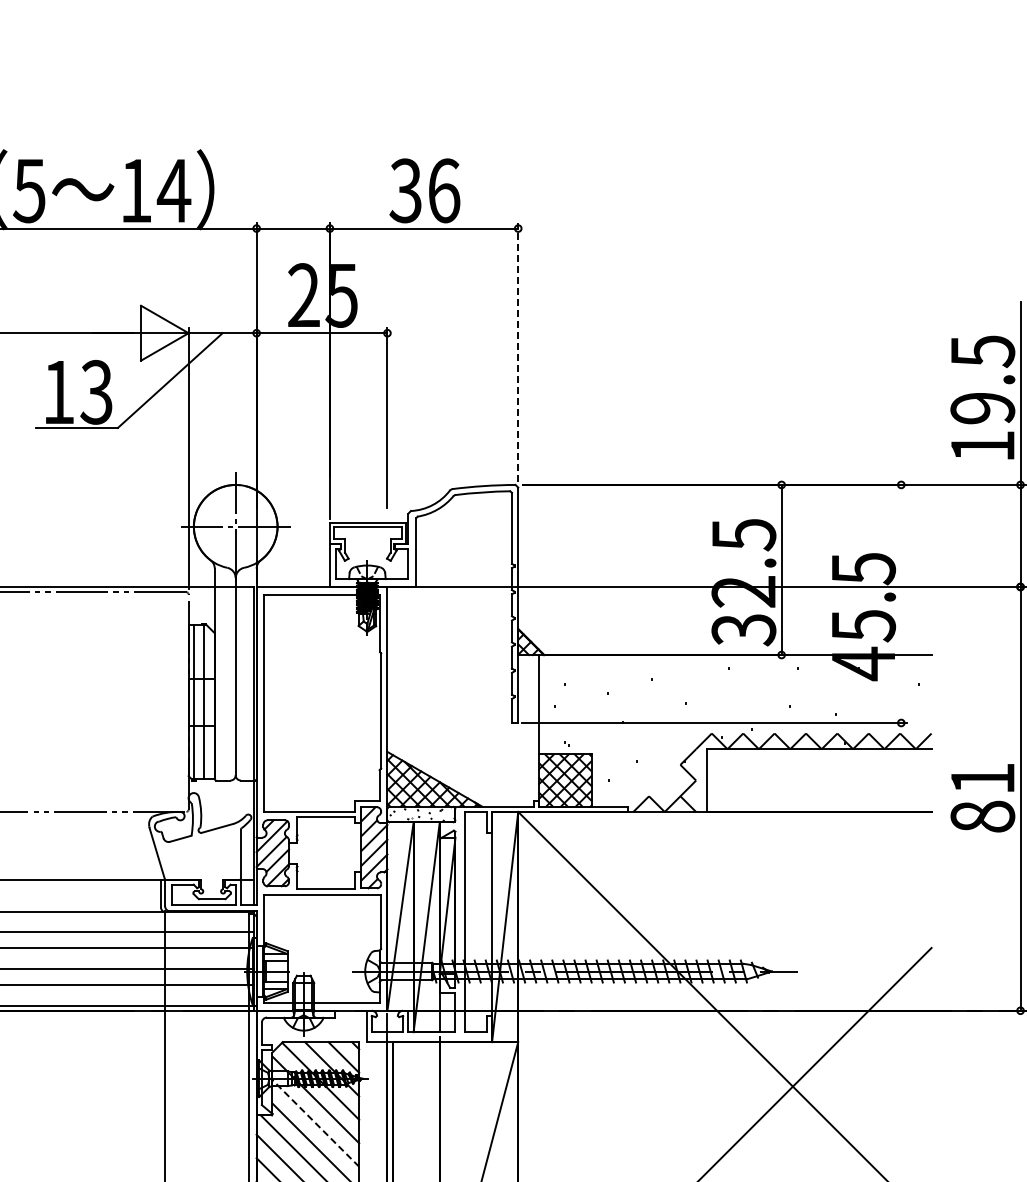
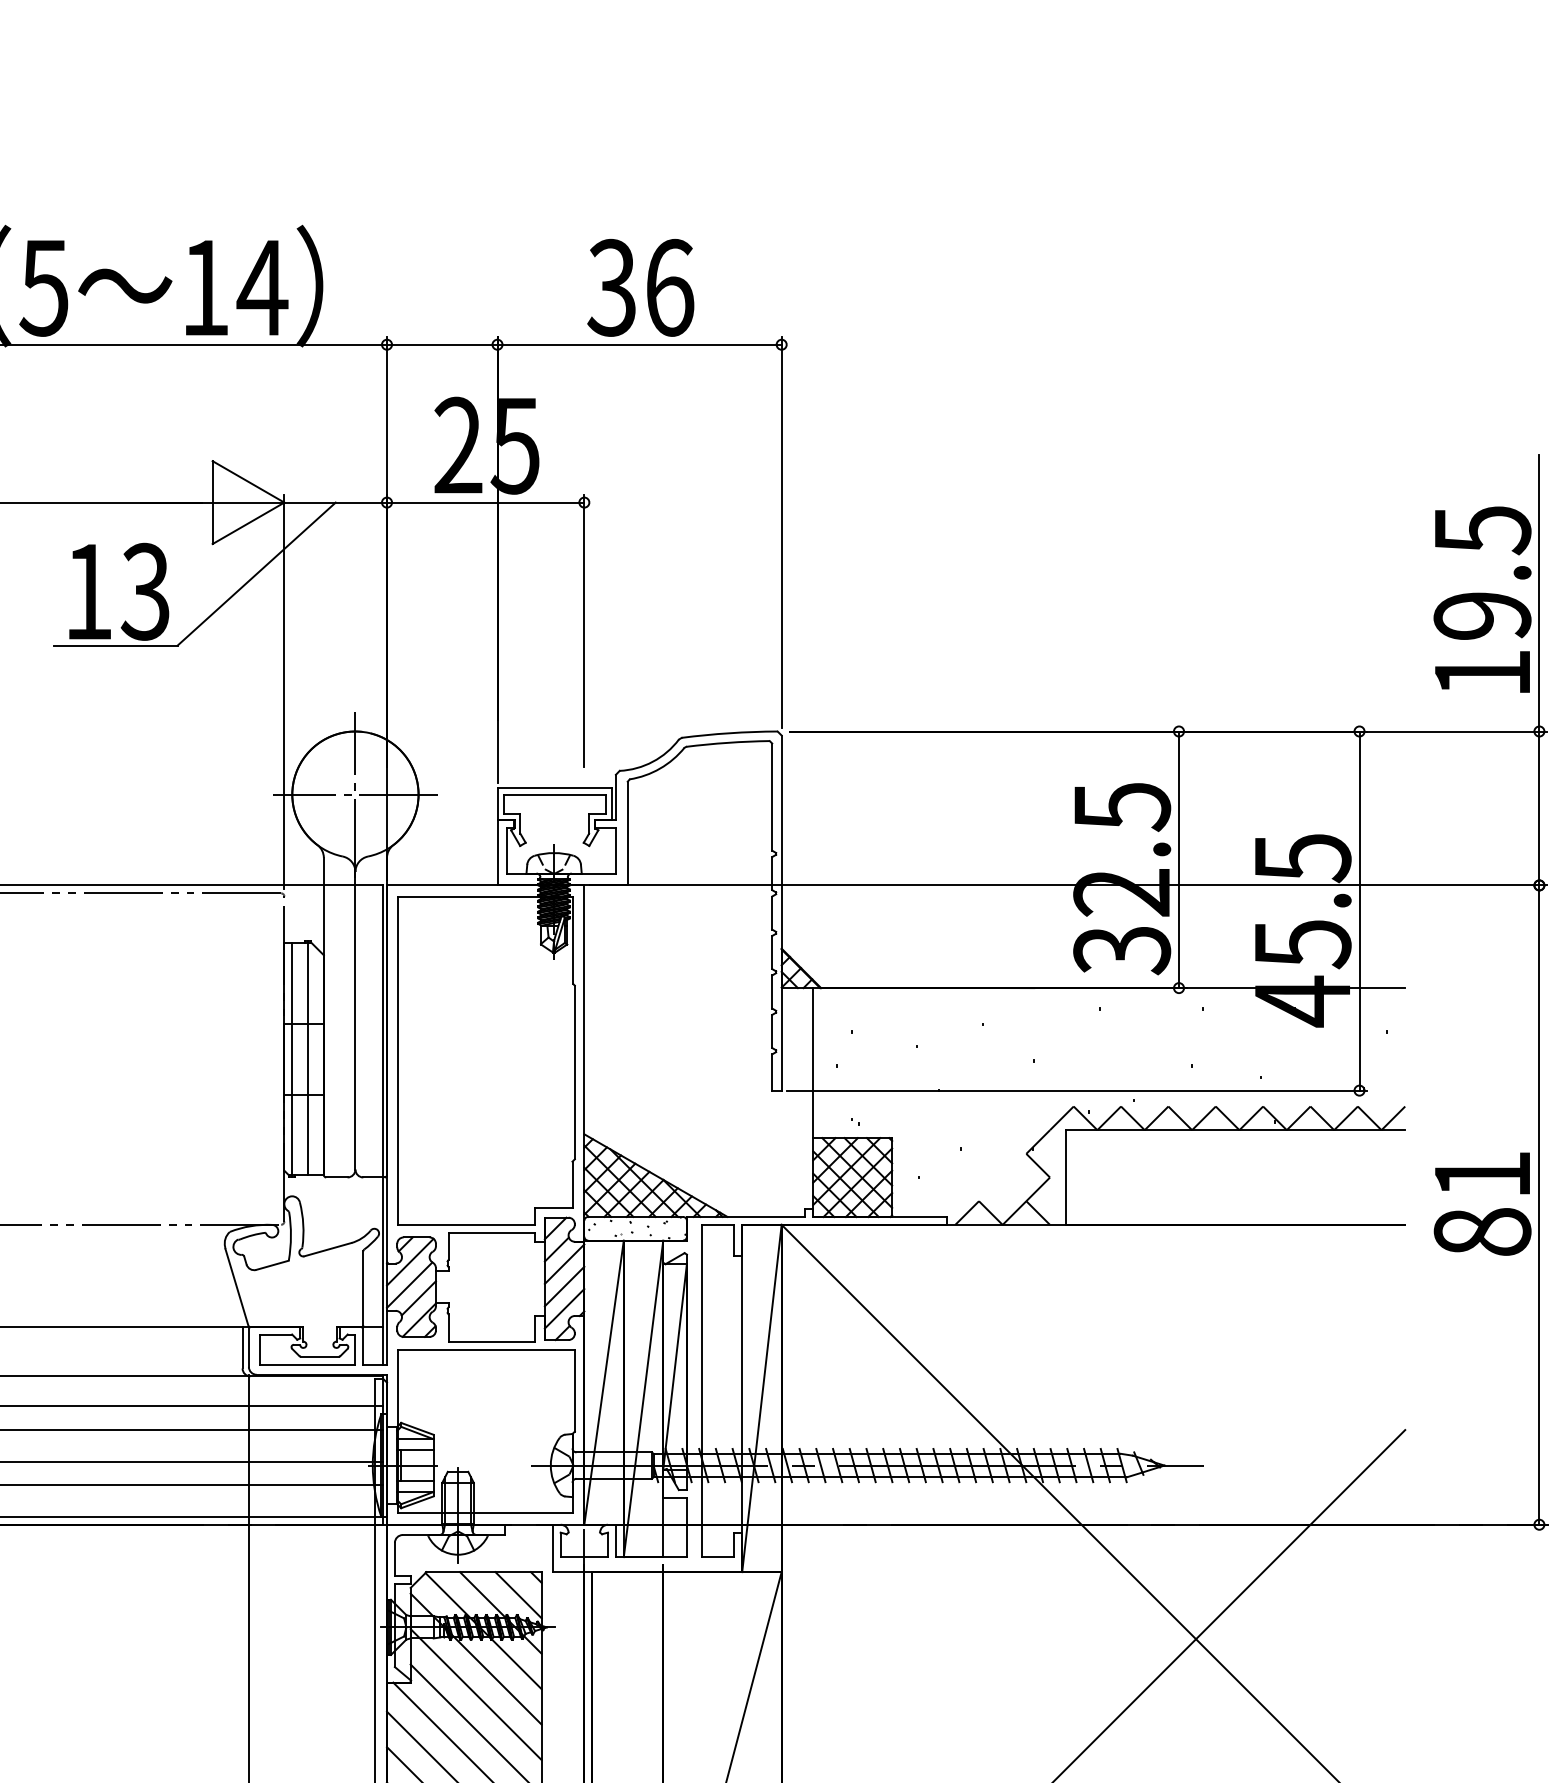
line: (518, 352) -> (782, 531), dashed -> solid
line: (901, 603) -> (1359, 910), added
line: (315, 1123) -> (475, 1694), dashed -> solid

